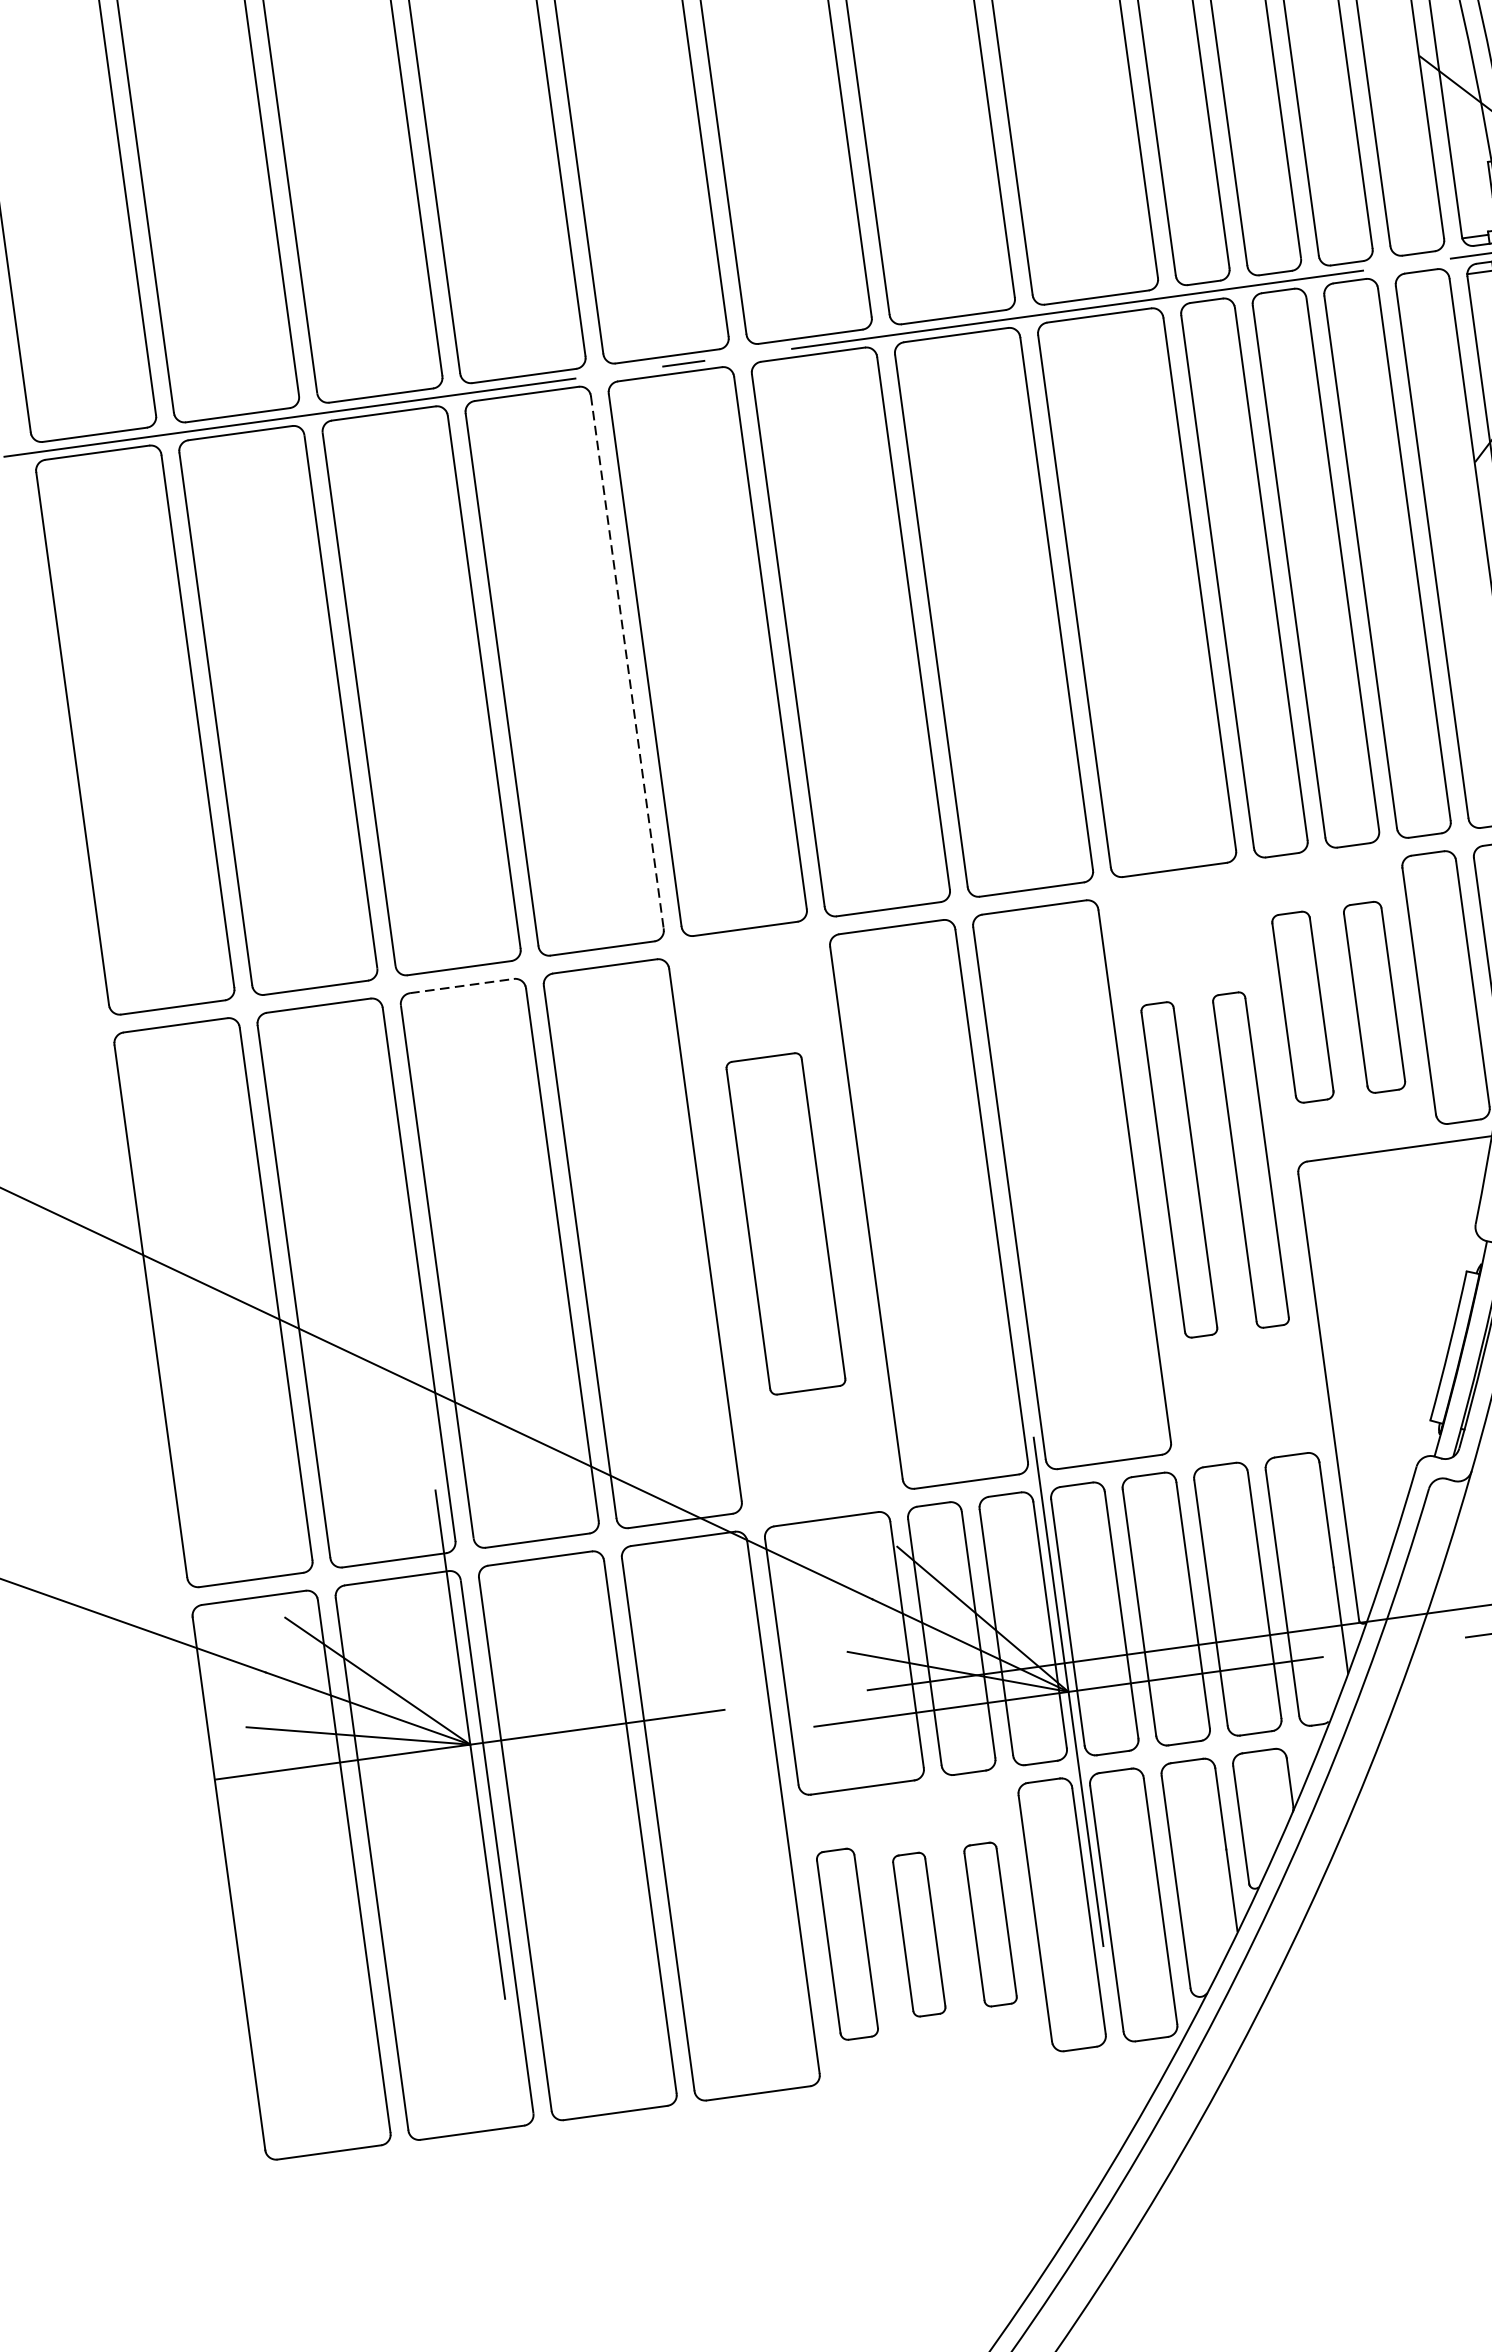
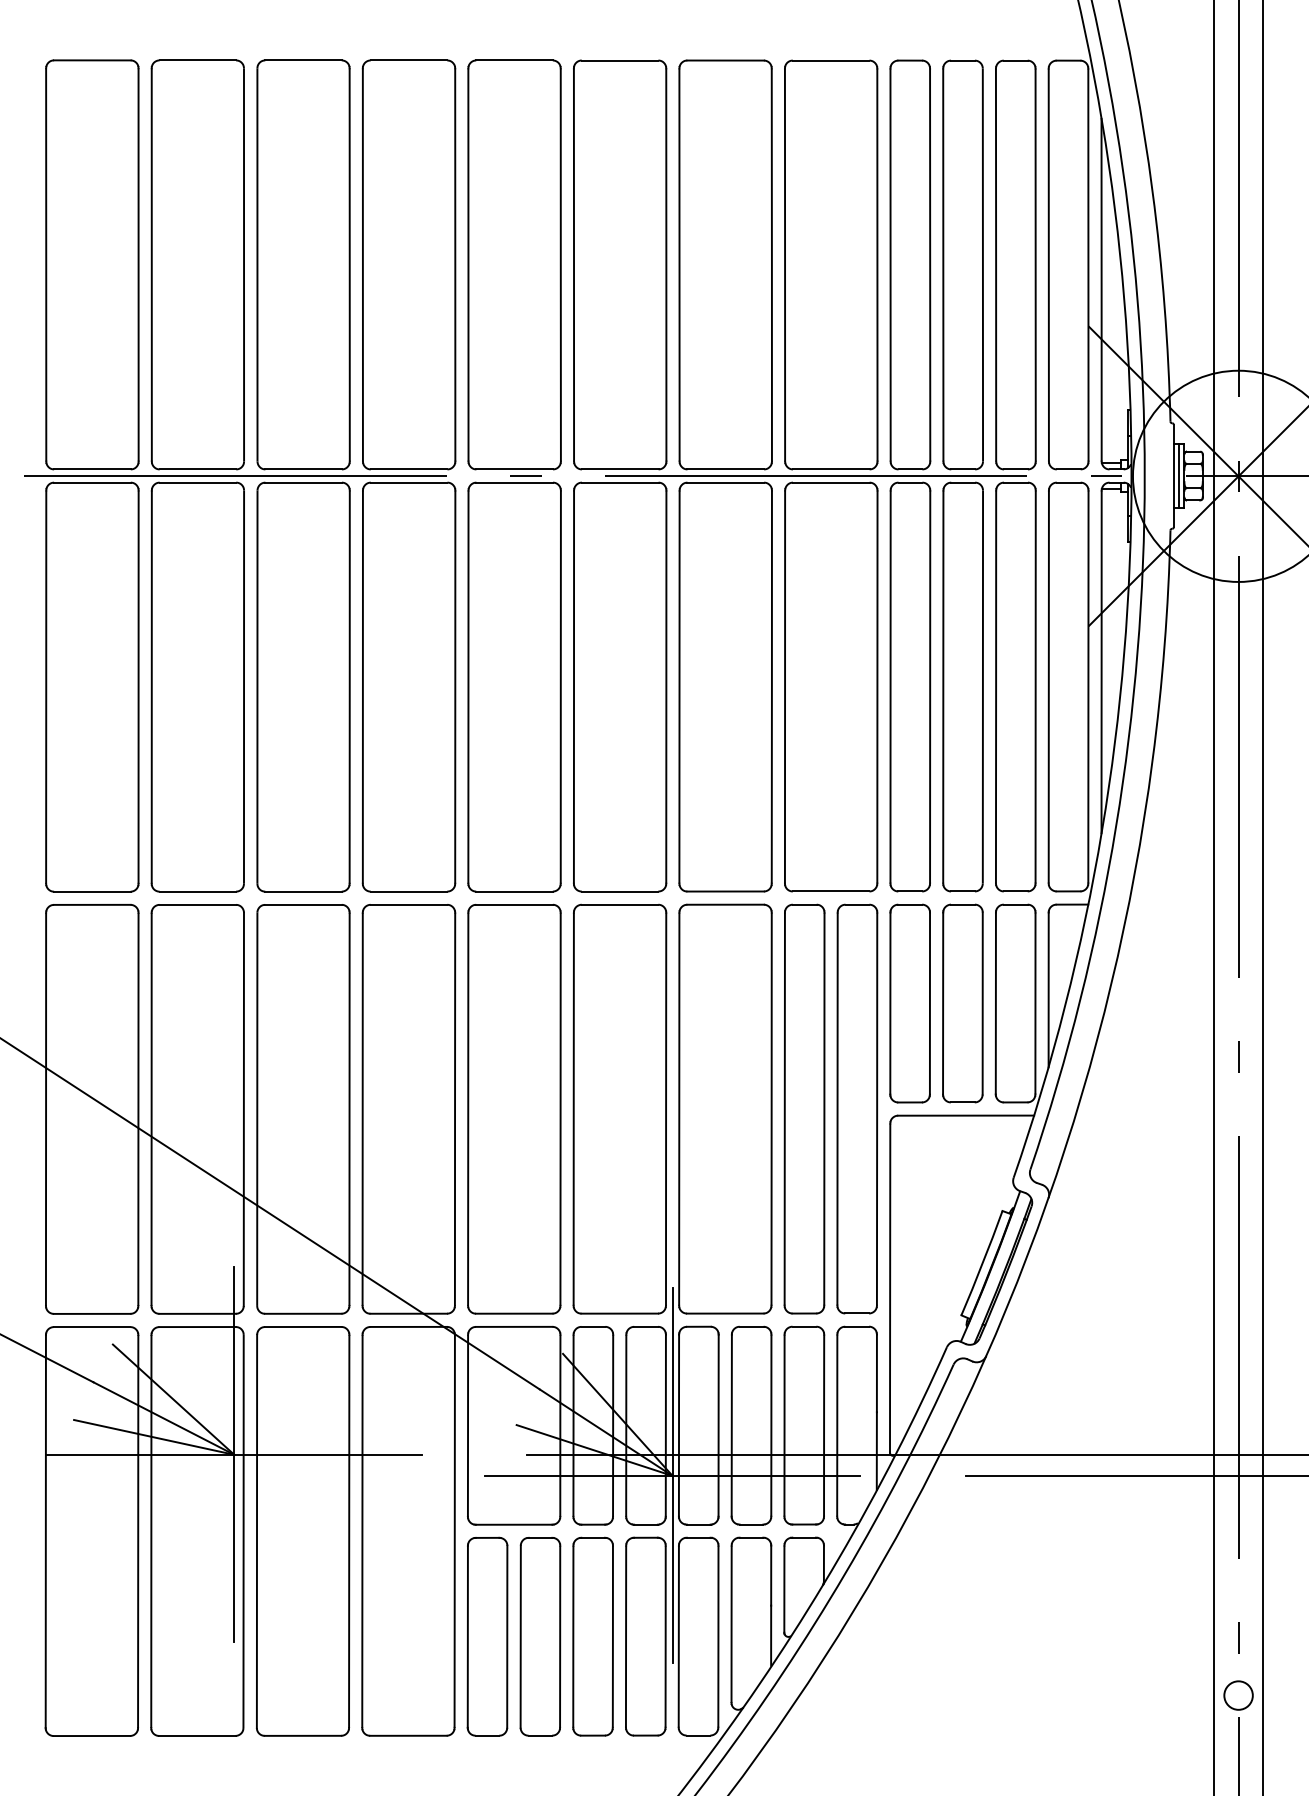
line: (627, 663) -> (455, 687), dashed -> solid
line: (461, 985) -> (303, 904), dashed -> solid
part: (1373, 997) -> (962, 1003), size x1.43
part: (1302, 1007) -> (909, 1003), size x1.43
part: (1251, 1159) -> (857, 1108), size x1.67
part: (1179, 1169) -> (804, 1108), size x1.67
part: (785, 1223) -> (514, 1108), size x1.67
part: (989, 1924) -> (592, 1636), size x1.67
part: (919, 1934) -> (540, 1636), size x1.67
part: (847, 1944) -> (487, 1636), size x1.43

